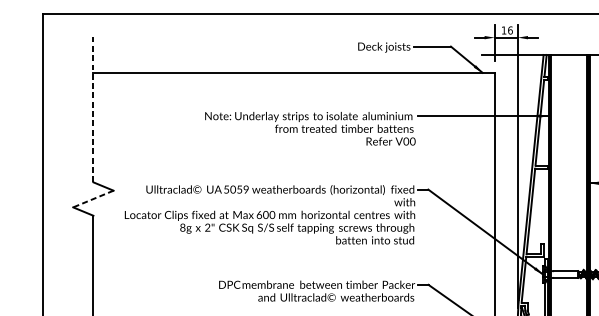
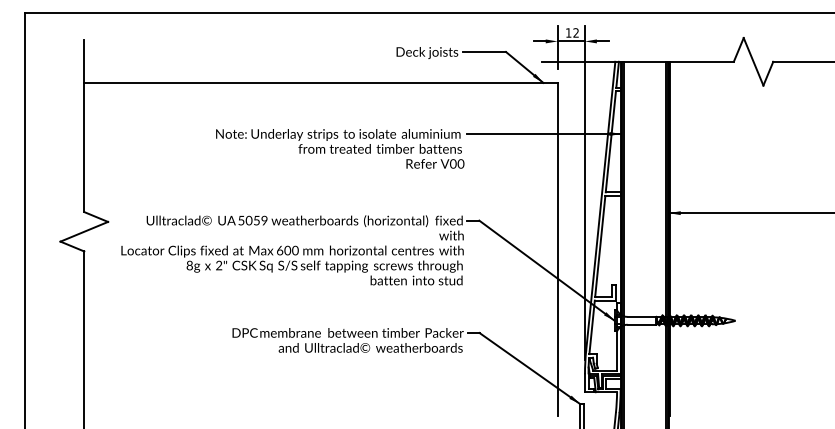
text: (510, 30) -> (576, 32), 16 -> 12
line: (93, 109) -> (84, 126), dashed -> solid
line: (93, 198) -> (84, 231), dashed -> solid

